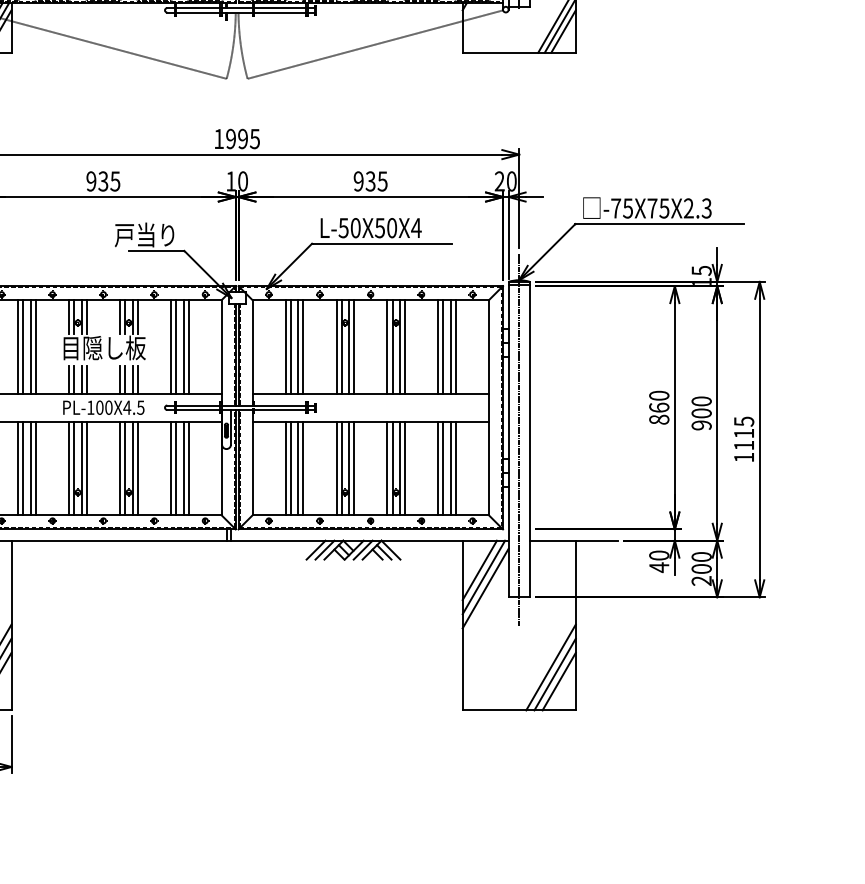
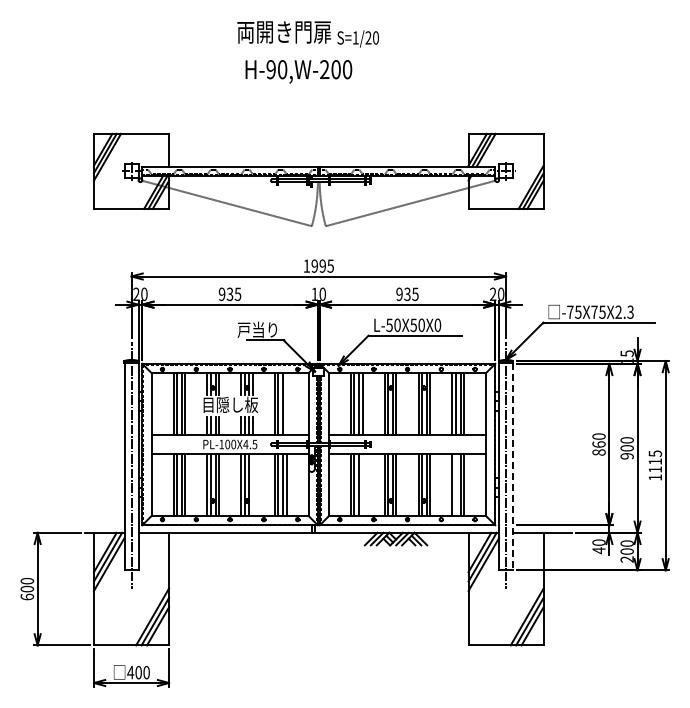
text: (415, 226) -> (437, 324), L-50X50X4 -> L-50X50X0
line: (188, 347) -> (286, 404), removed
line: (530, 440) -> (513, 466), solid -> dashed
line: (137, 467) -> (252, 484), removed
line: (302, 467) -> (362, 484), removed
line: (443, 467) -> (455, 484), removed

